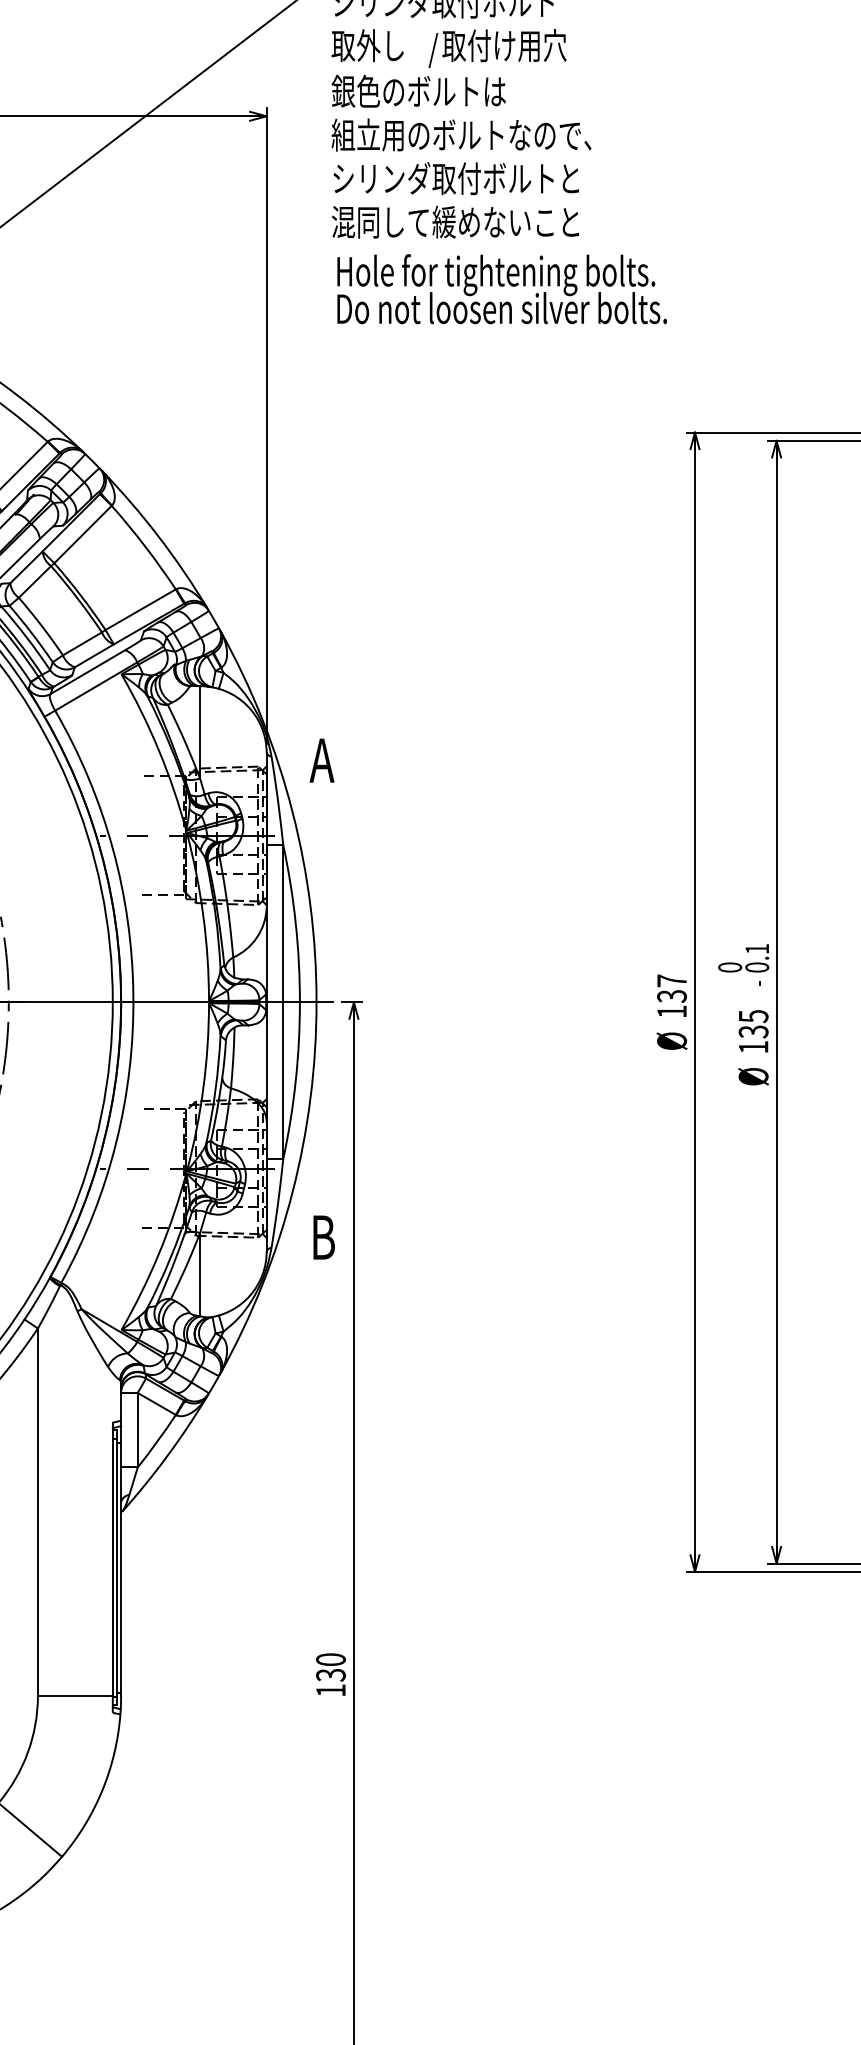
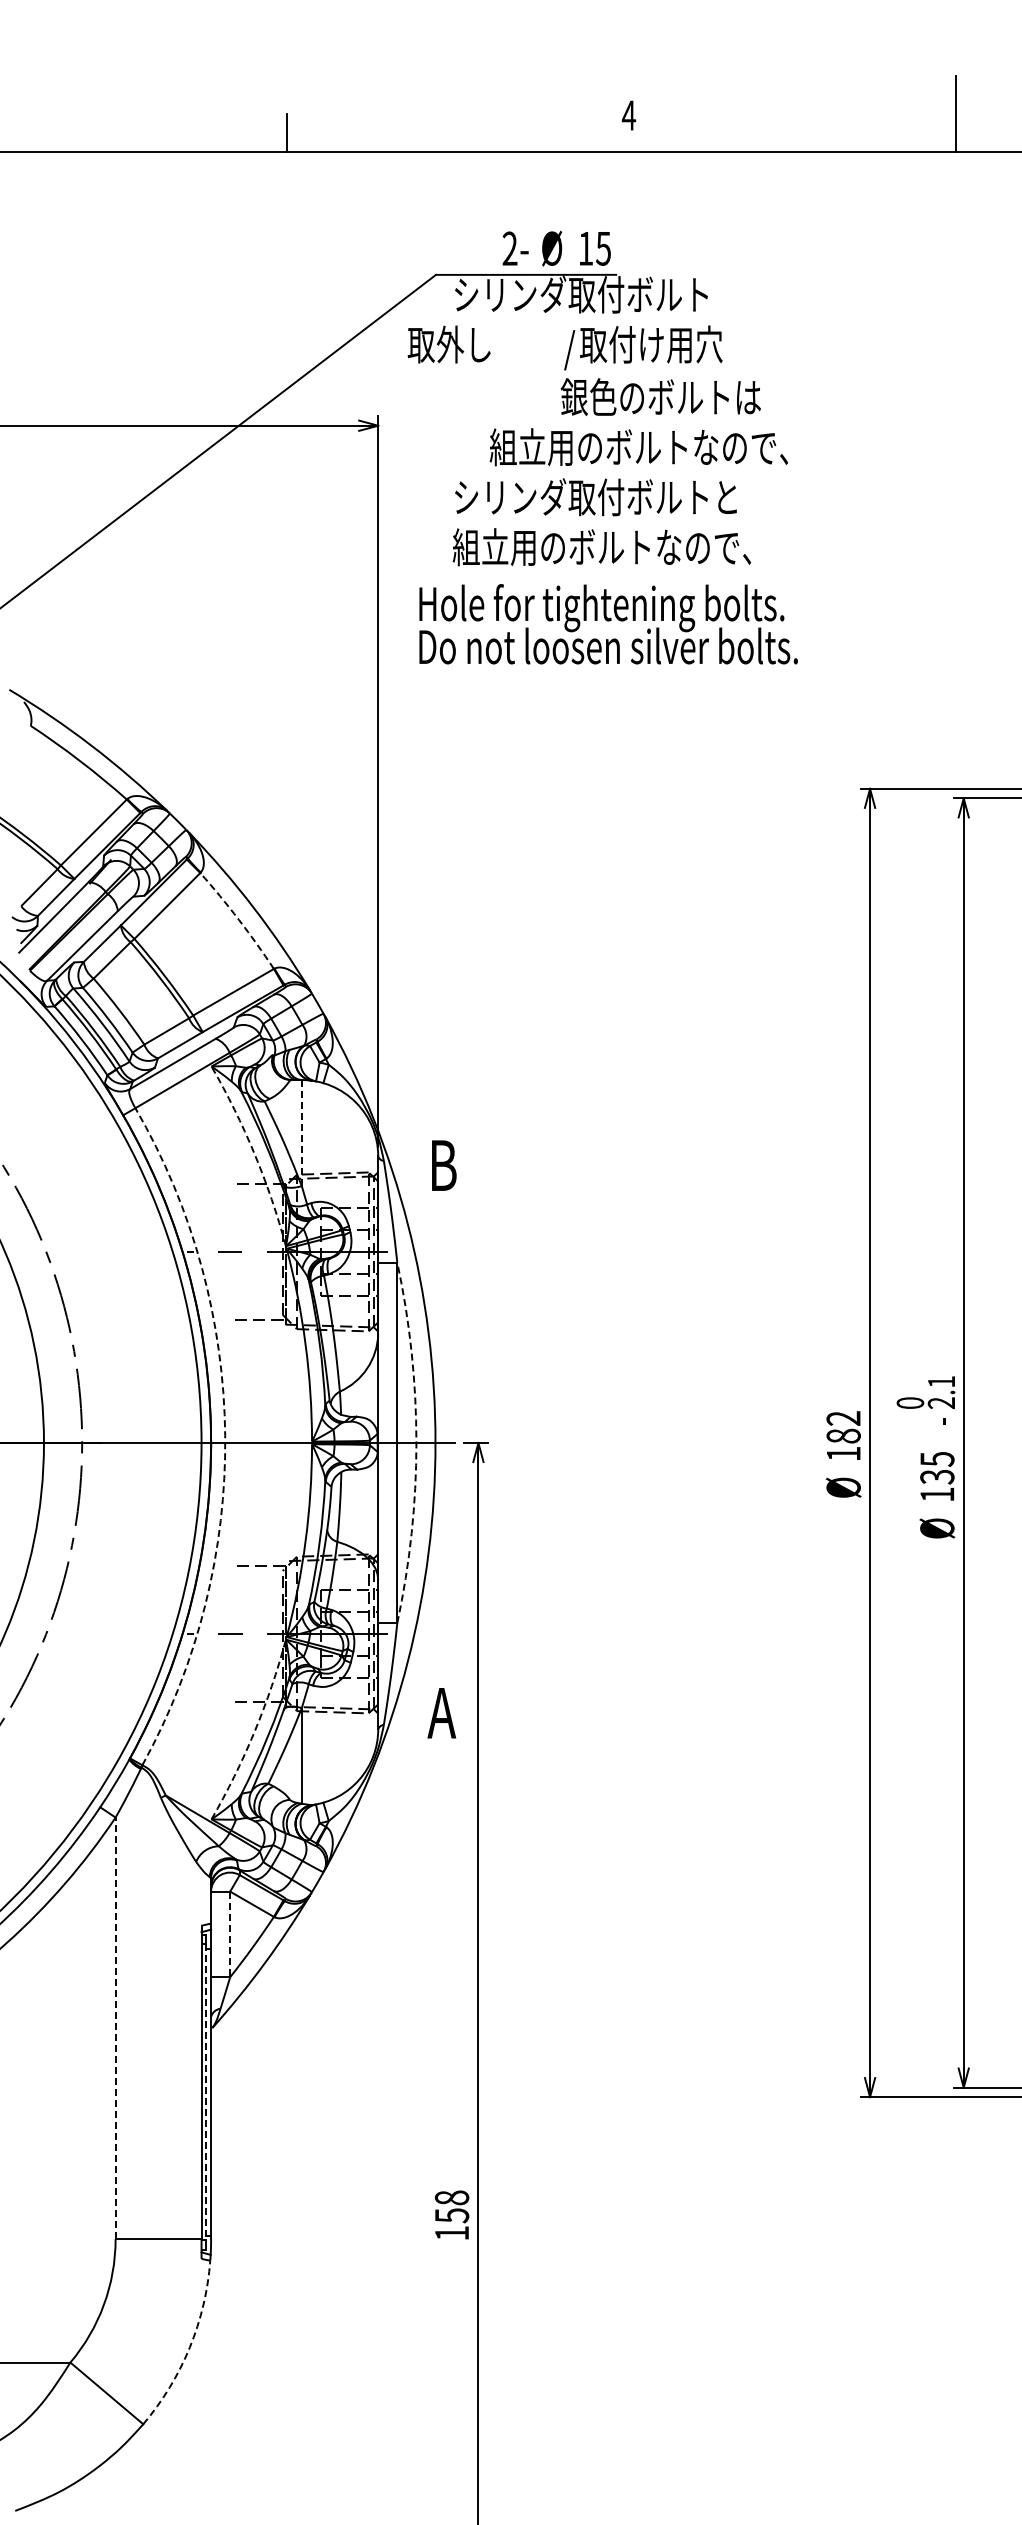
text: (367, 45) -> (448, 344), moved
text: (418, 90) -> (660, 396), moved
text: (461, 135) -> (638, 447), moved
text: (461, 222) -> (601, 547), 混同して緩めないこと -> 組立用のボルトなので、
text: (502, 289) -> (608, 624), moved
arc: (144, 546) -> (238, 919), solid -> dashed
line: (199, 731) -> (301, 1132), solid -> dashed
arc: (158, 750) -> (254, 1153), solid -> dashed
text: (321, 760) -> (441, 1165), A -> B
text: (757, 966) -> (941, 1402), 0.1 -> 2.1
text: (671, 988) -> (843, 1427), 137 -> 182
arc: (133, 995) -> (225, 1435), solid -> dashed
arc: (299, 1001) -> (416, 1442), solid -> dashed
text: (321, 1237) -> (441, 1713), B -> A
arc: (158, 1253) -> (254, 1731), solid -> dashed
line: (138, 1430) -> (230, 1934), solid -> dashed
line: (37, 1512) -> (115, 2028), solid -> dashed
line: (117, 1567) -> (206, 2092), solid -> dashed
text: (330, 1667) -> (451, 2206), 130 -> 158
arc: (102, 1789) -> (189, 2347), solid -> dashed

